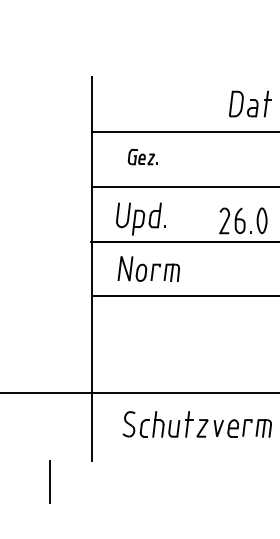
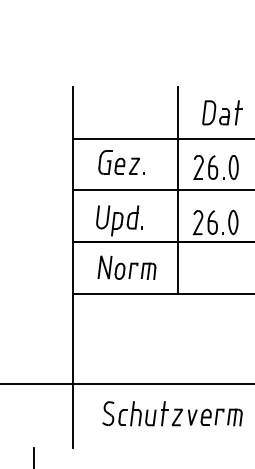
part: (142, 156) -> (121, 162), size x1.67
part: (243, 162) -> (215, 167), added
line: (202, 186) -> (177, 190), added

